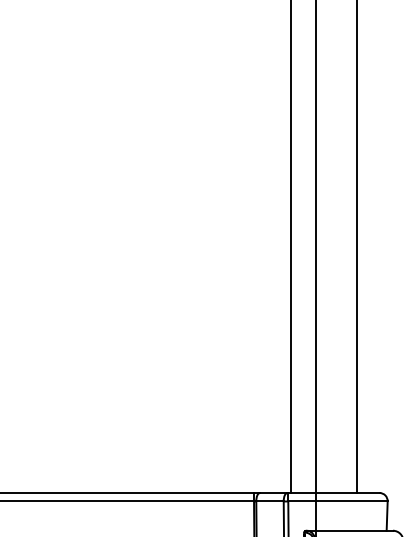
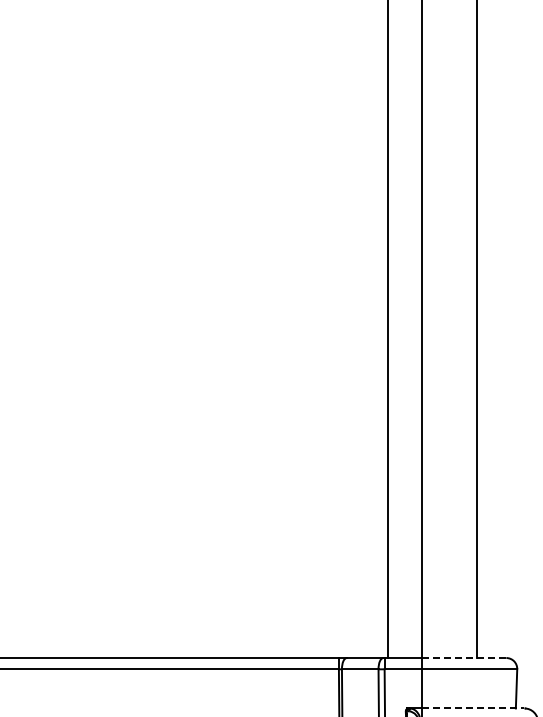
line: (348, 493) -> (464, 658), solid -> dashed
line: (354, 530) -> (473, 708), solid -> dashed

